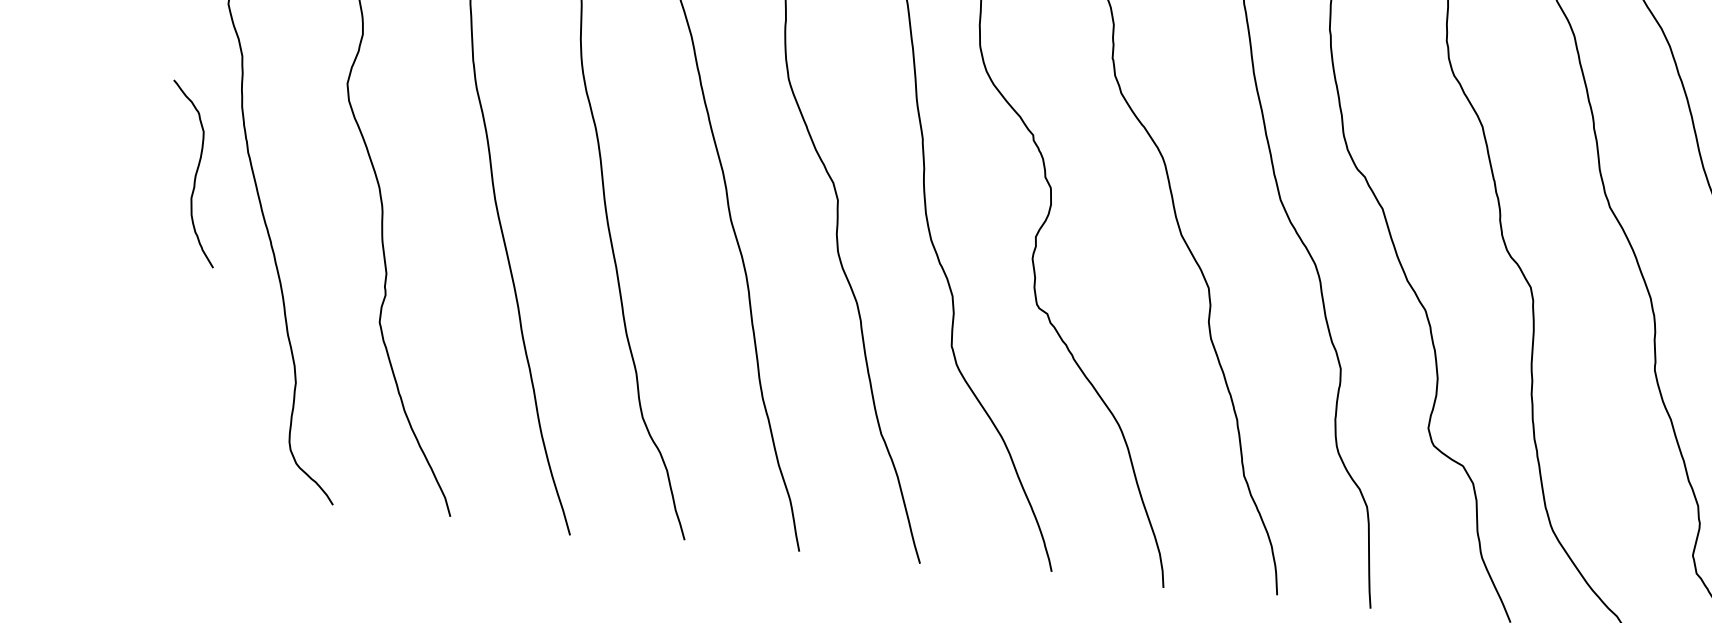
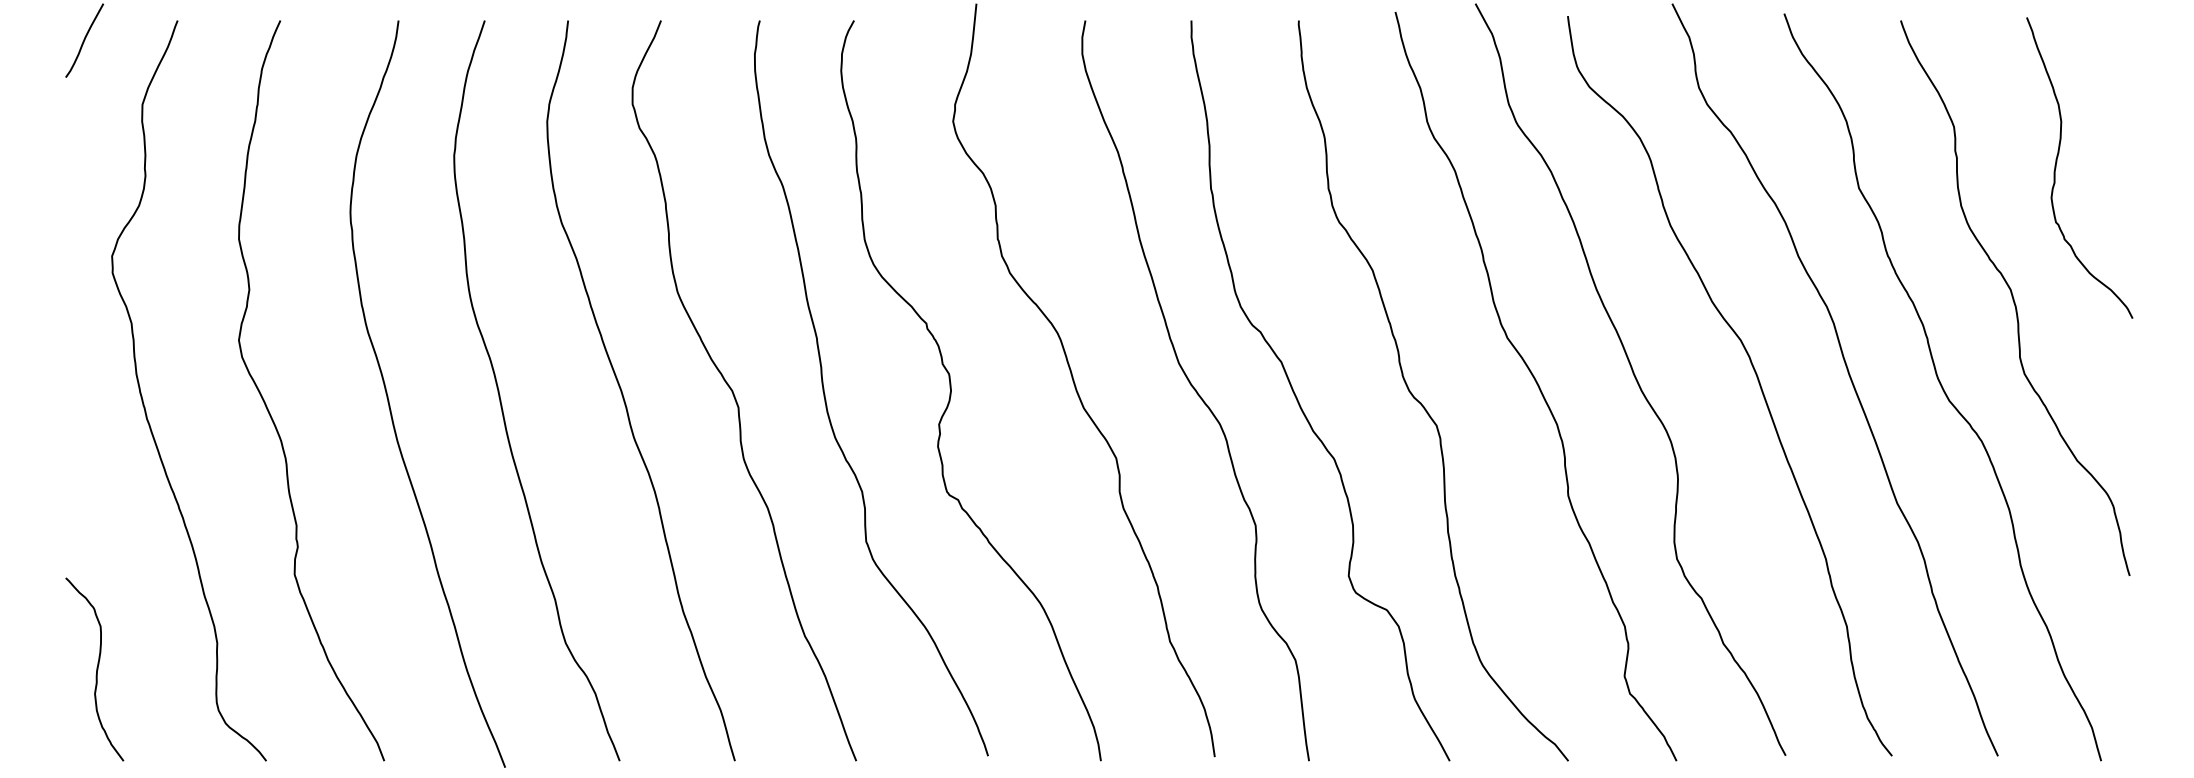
curve: (195, 174) -> (96, 669), moved

